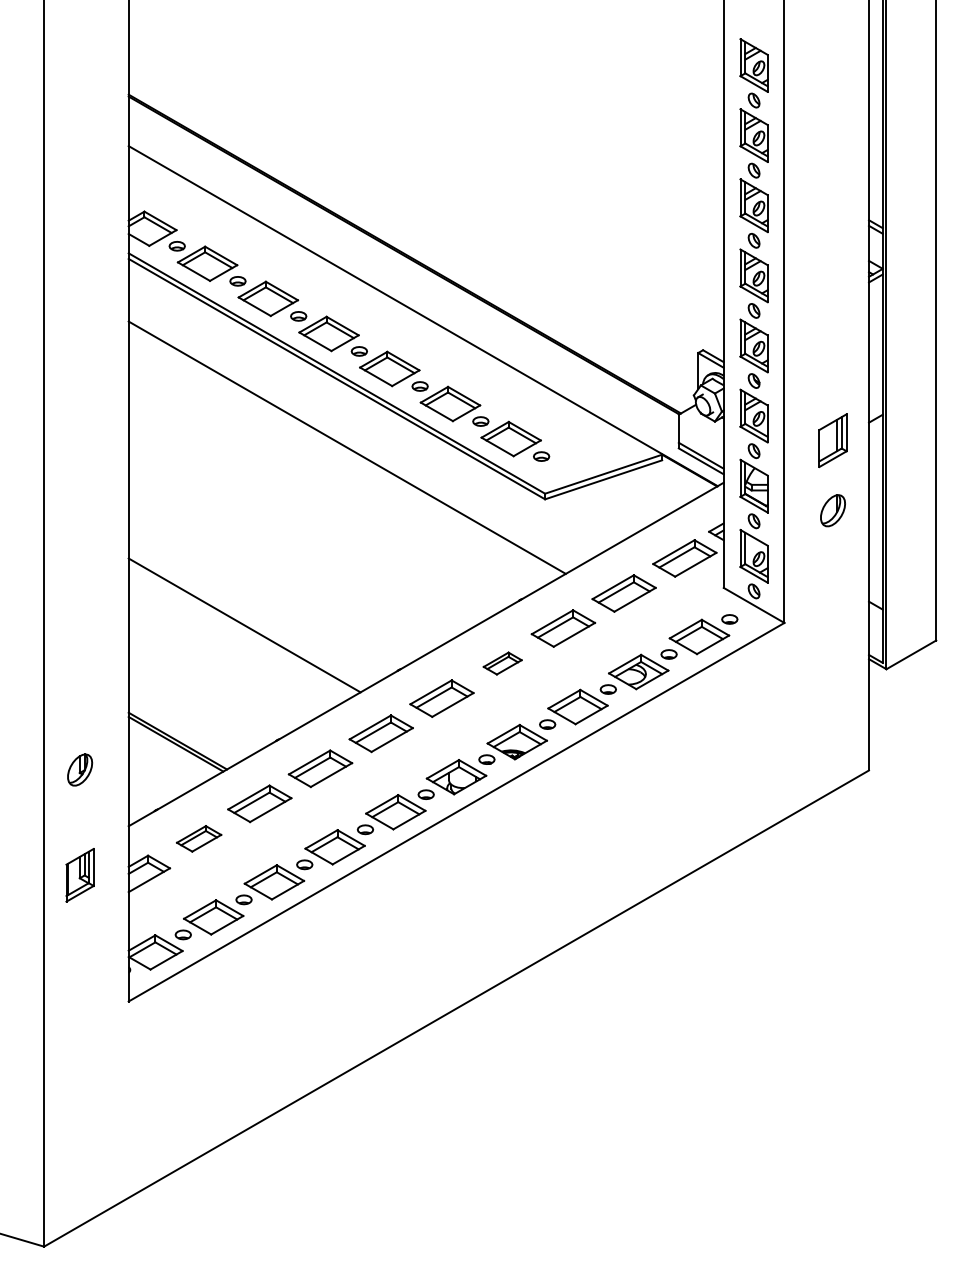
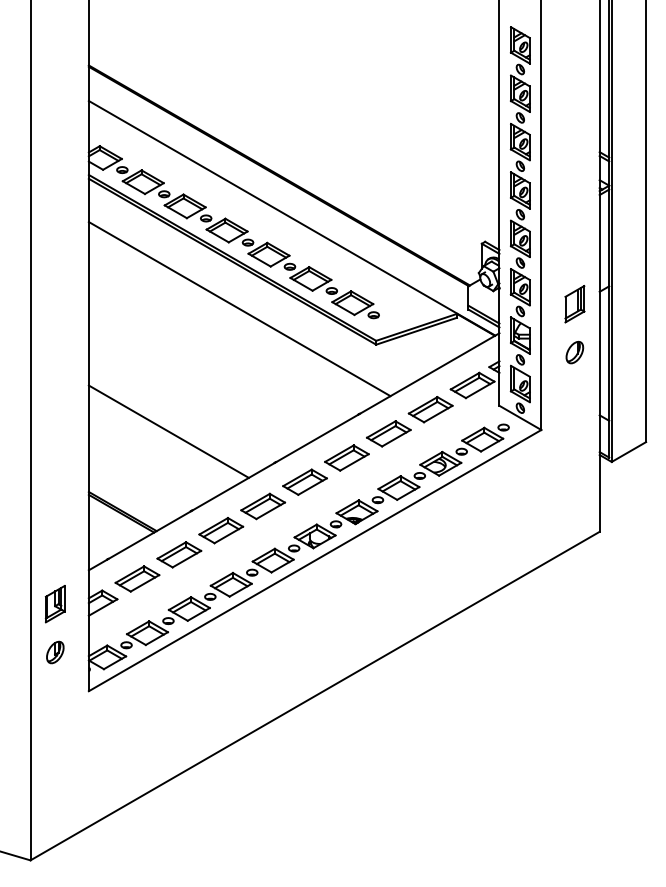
part: (502, 662) -> (346, 457), size x1.67
part: (80, 770) -> (55, 652), moved
part: (199, 838) -> (137, 578), size x1.43

